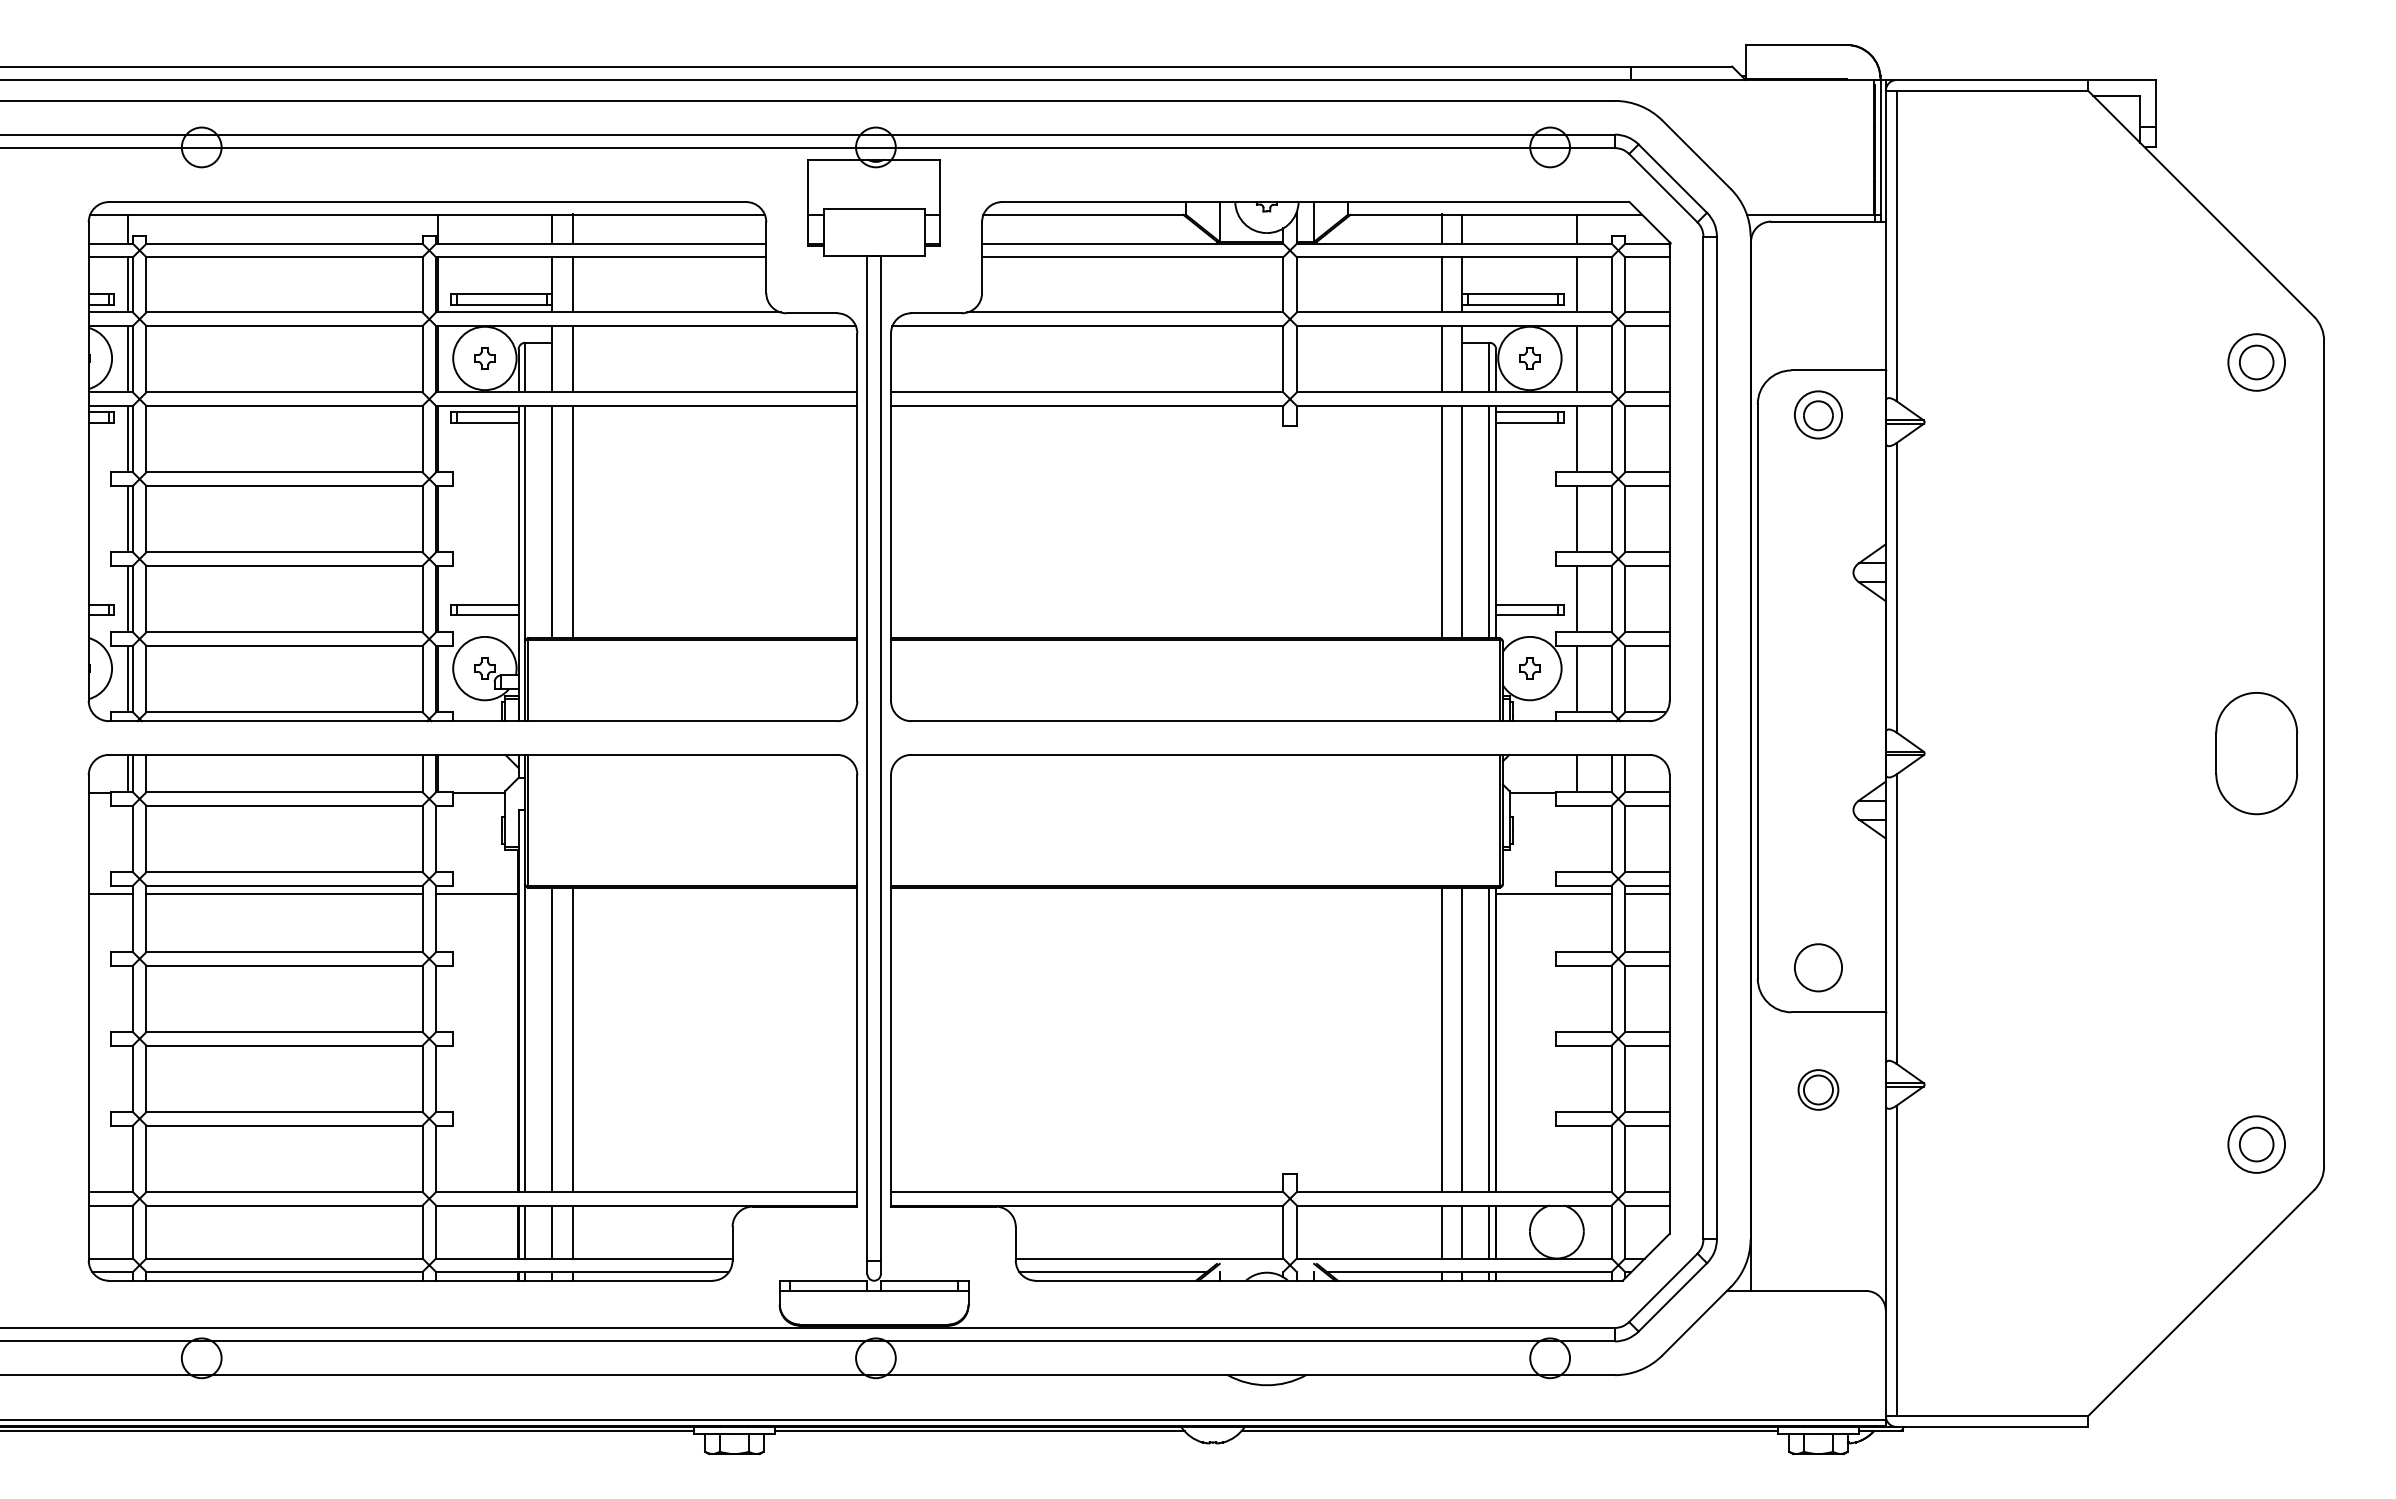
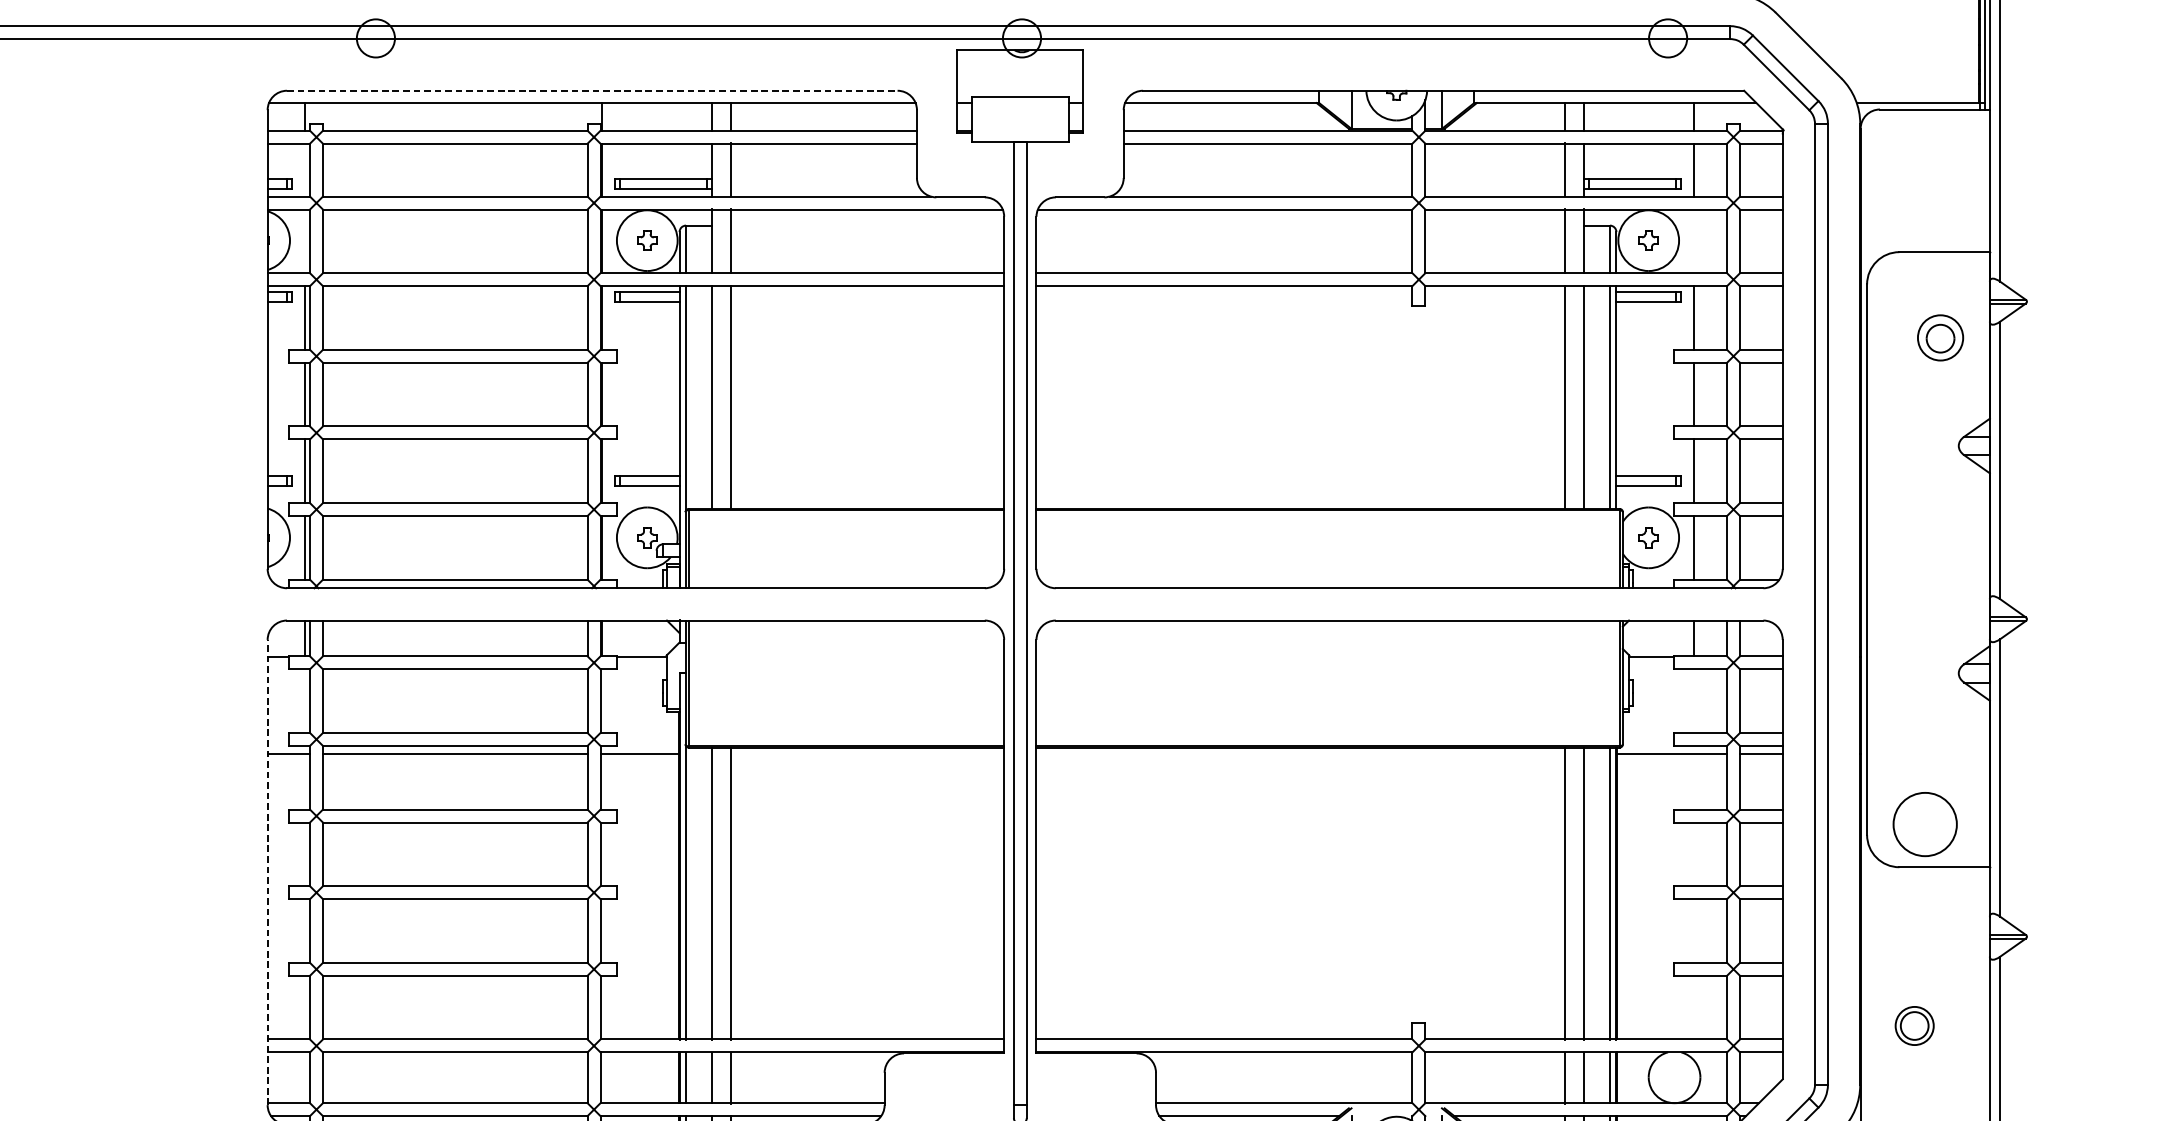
line: (427, 202) -> (592, 91), solid -> dashed
line: (127, 284) -> (304, 169), removed
line: (127, 358) -> (304, 240), removed
line: (1577, 358) -> (1694, 240), removed
part: (1818, 414) -> (1940, 337), moved
circle: (1818, 967) -> (1925, 824), size x1.4
line: (88, 1017) -> (267, 872), solid -> dashed
part: (1818, 1089) -> (1914, 1025), moved

